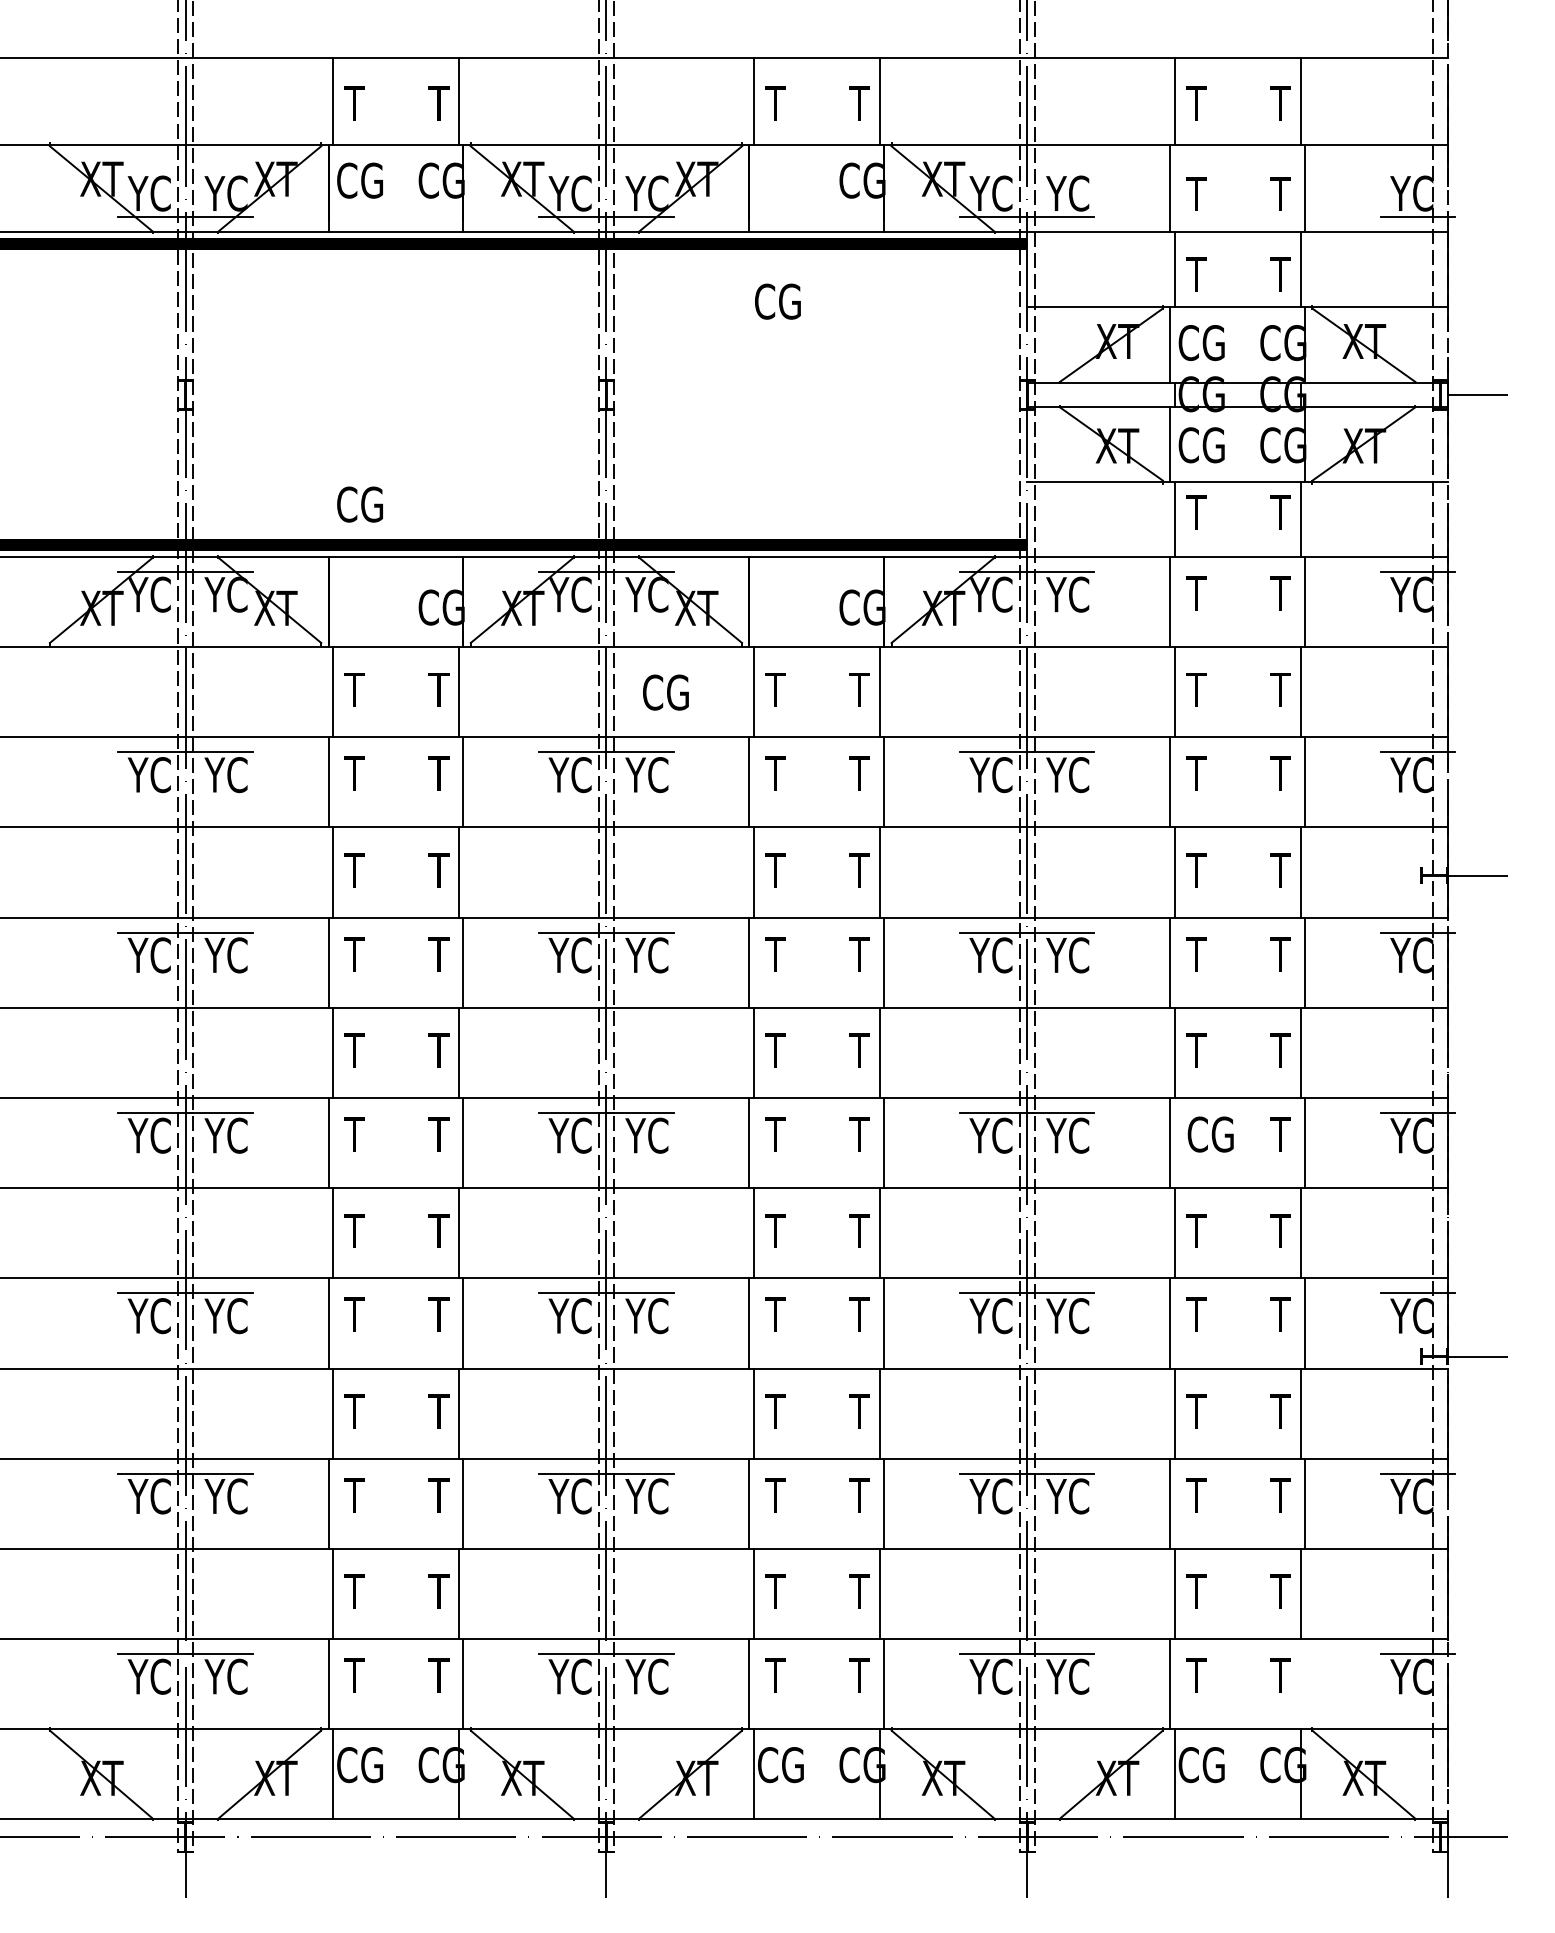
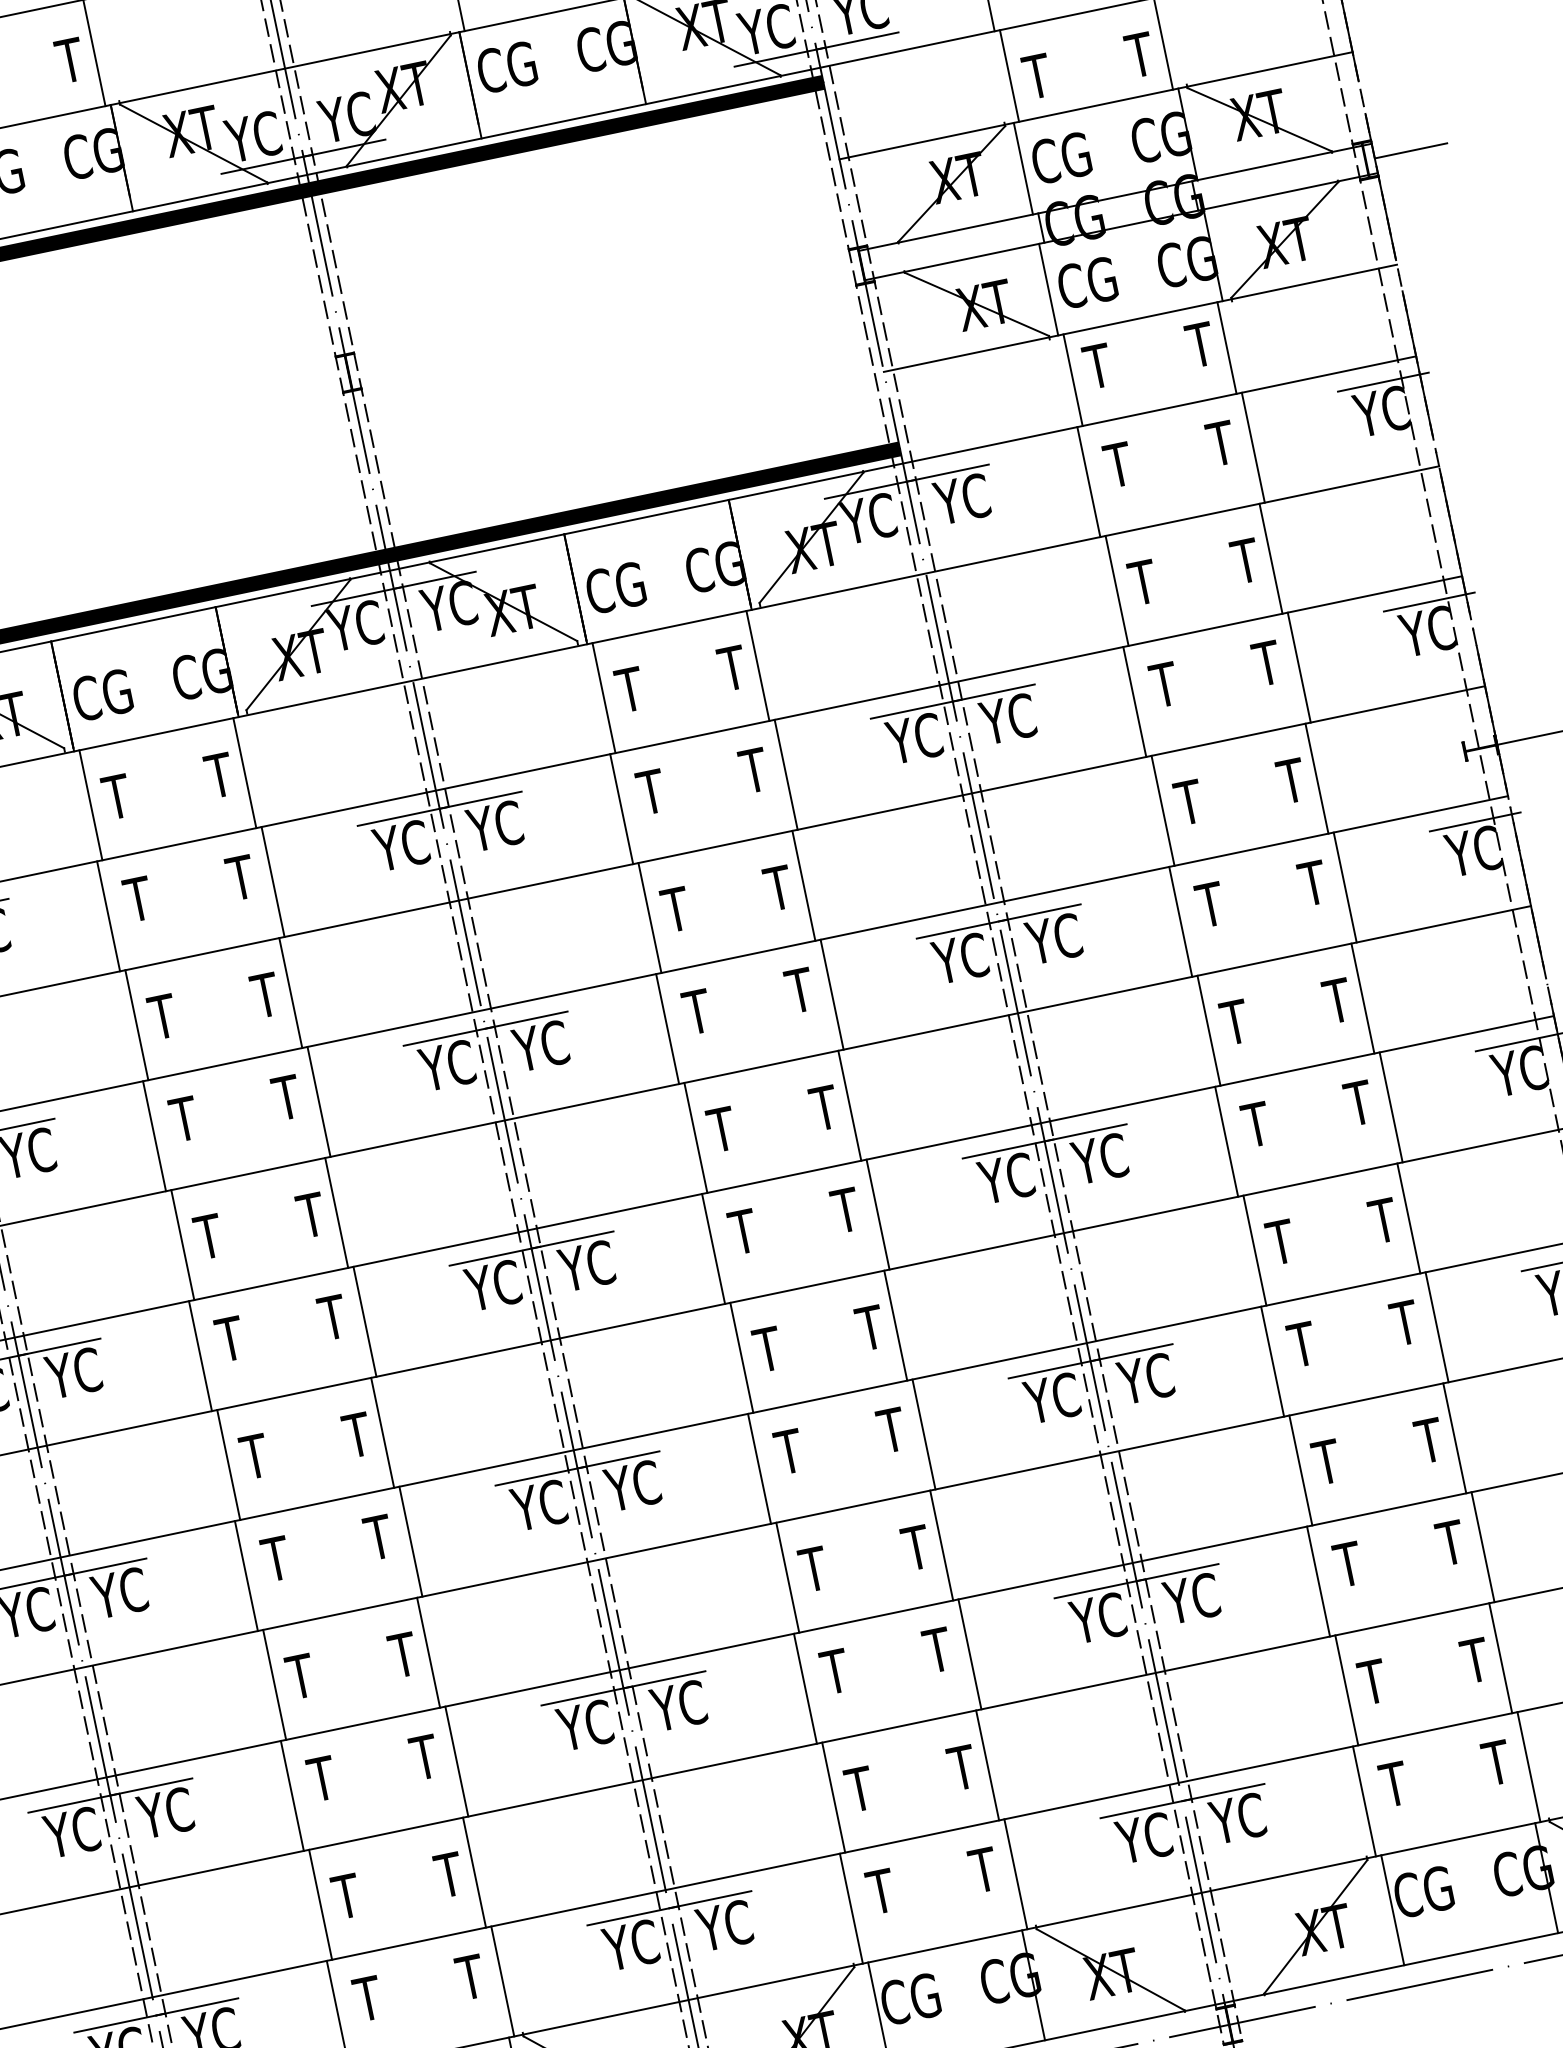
text: (777, 301) -> (506, 67), moved
text: (359, 504) -> (101, 695), moved
text: (665, 692) -> (615, 588), moved
text: (1209, 1134) -> (1272, 1121), CG -> T
line: (1305, 1684) -> (1529, 1767), added

